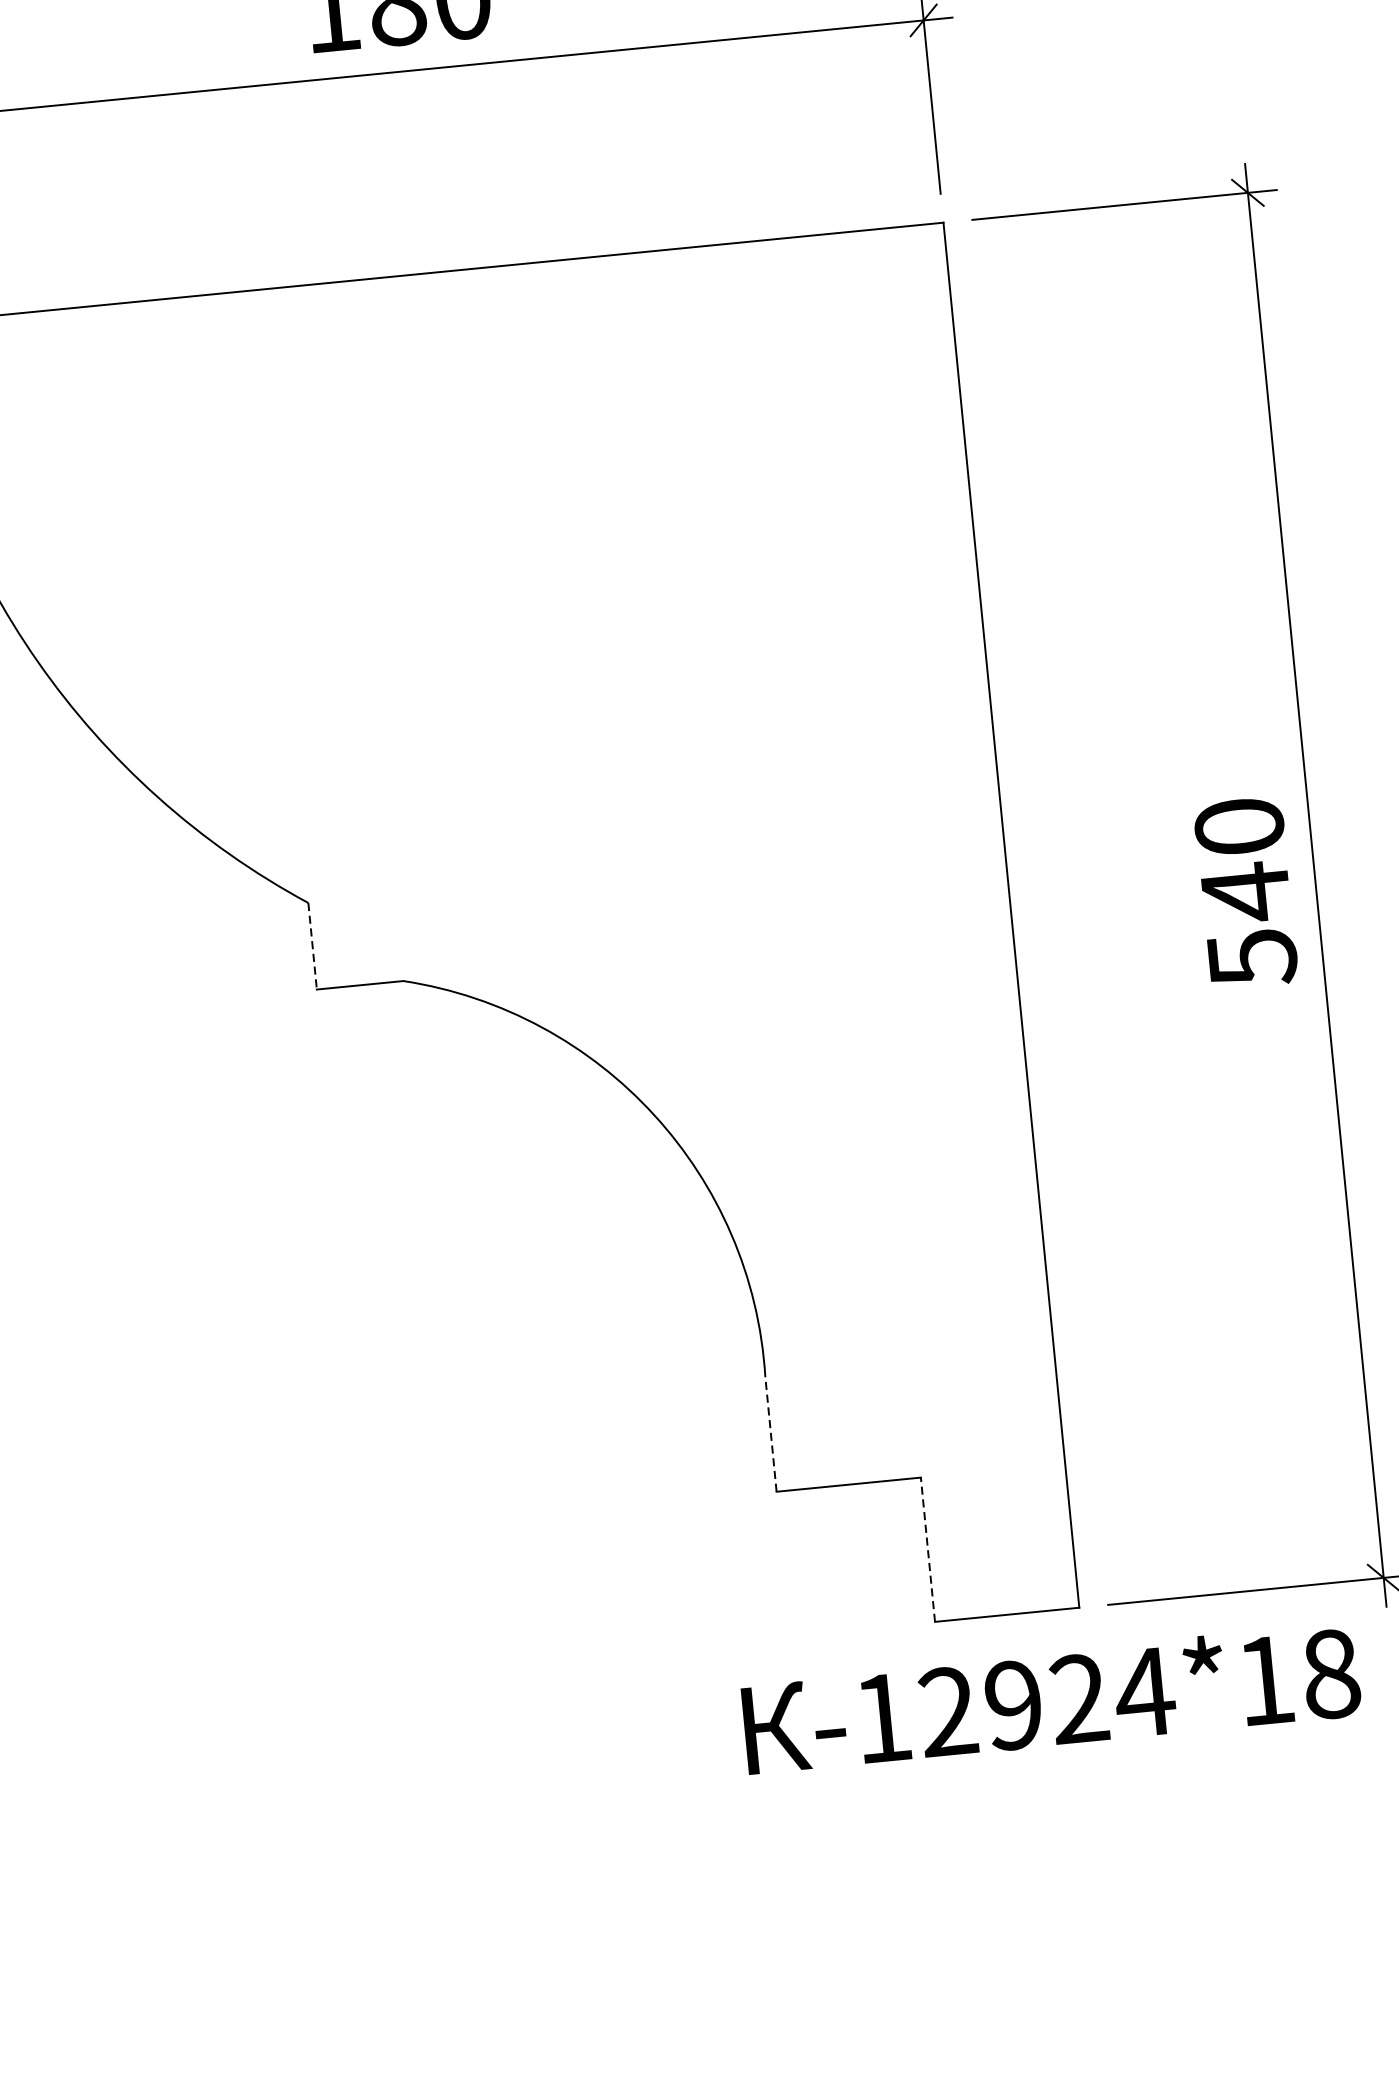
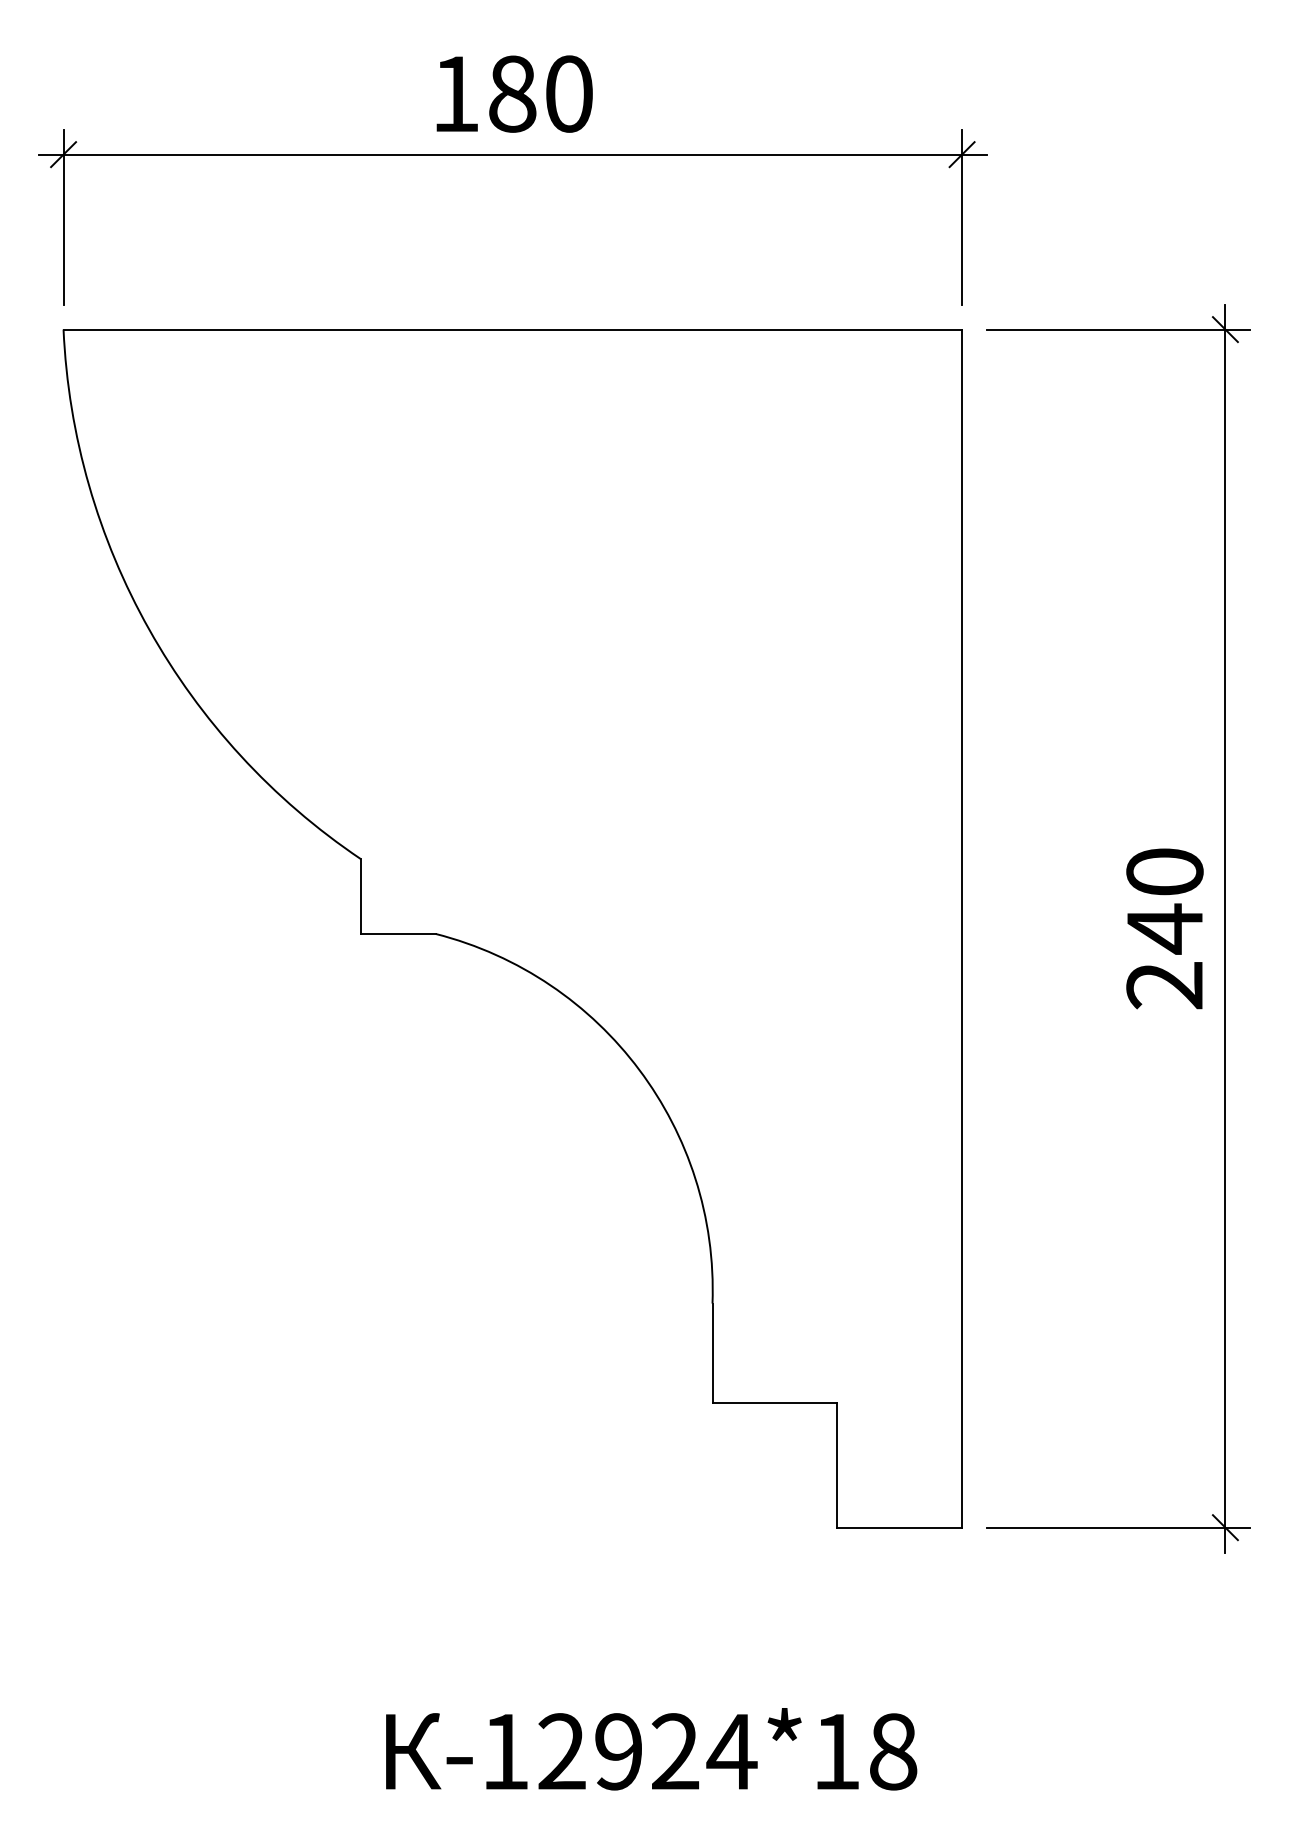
line: (312, 946) -> (360, 896), dashed -> solid
text: (1251, 959) -> (1164, 986), 540 -> 240
line: (770, 1434) -> (712, 1353), dashed -> solid
line: (928, 1548) -> (837, 1464), dashed -> solid
text: (1051, 1699) -> (651, 1749), moved

